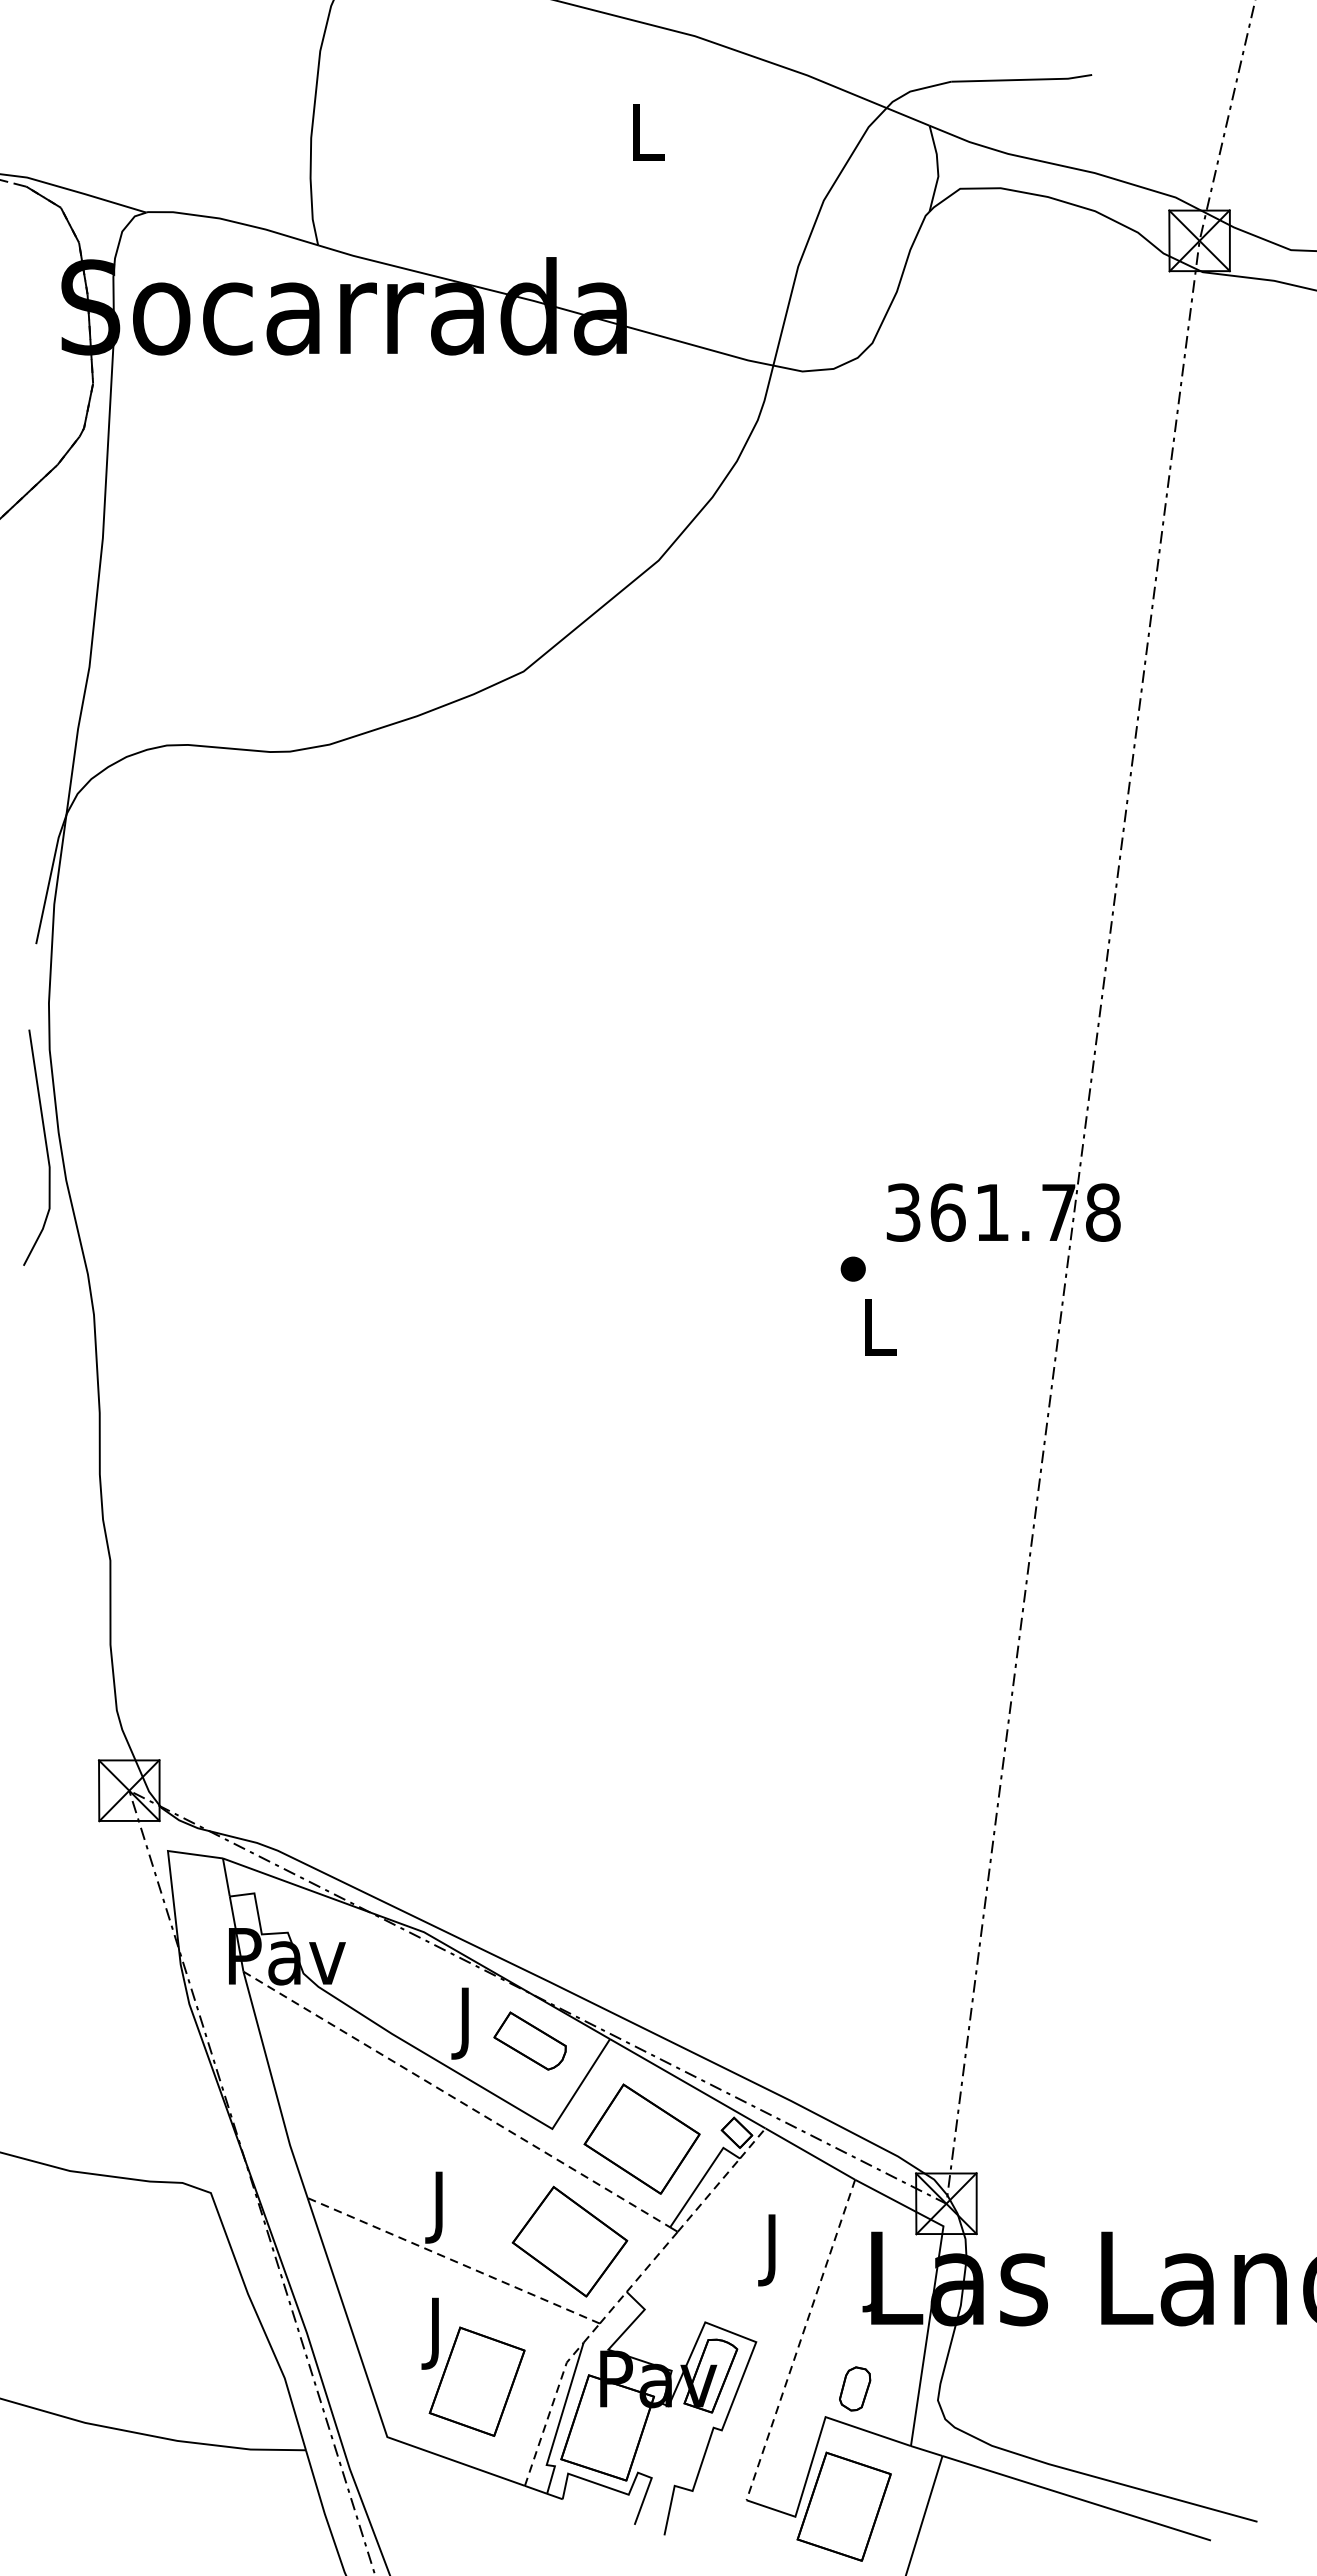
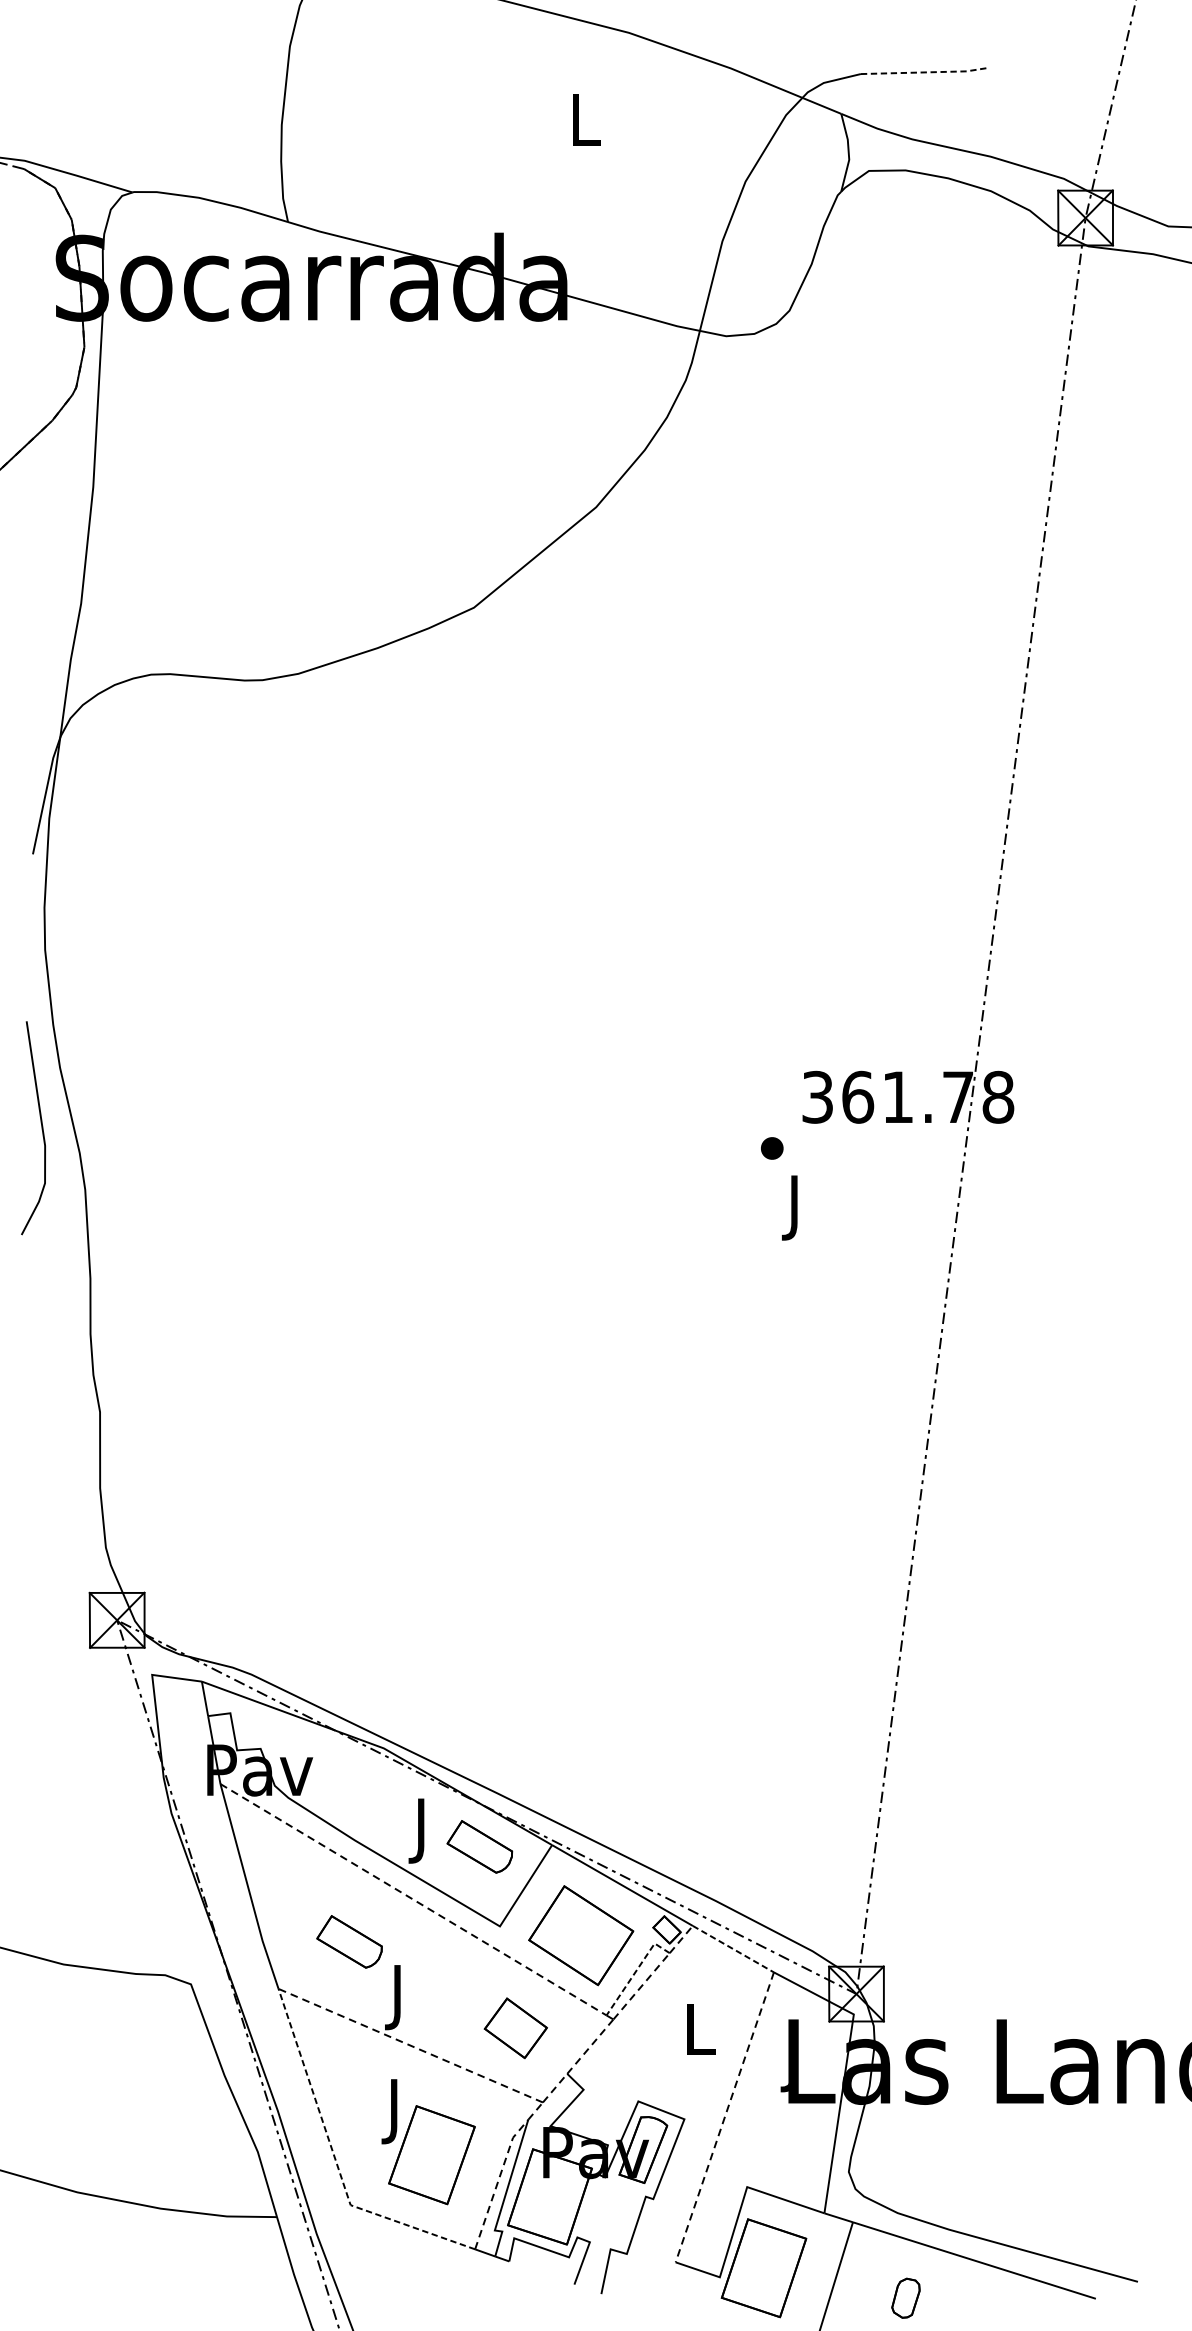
line: (1023, 79) -> (926, 72), solid -> dashed
line: (45, 1147) -> (41, 1127), moved
text: (880, 1335) -> (796, 1208), L -> J
part: (385, 2145) -> (348, 1941), added
line: (810, 2154) -> (733, 1949), solid -> dashed
line: (702, 2179) -> (635, 1972), solid -> dashed
part: (569, 2241) -> (515, 2028), size x0.6
text: (774, 2250) -> (700, 2036), J -> L
line: (370, 2387) -> (335, 2160), solid -> dashed
part: (855, 2388) -> (906, 2297), moved

